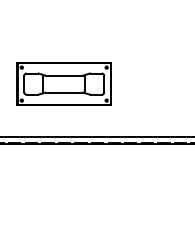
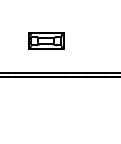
part: (64, 82) -> (46, 40), size x0.62

